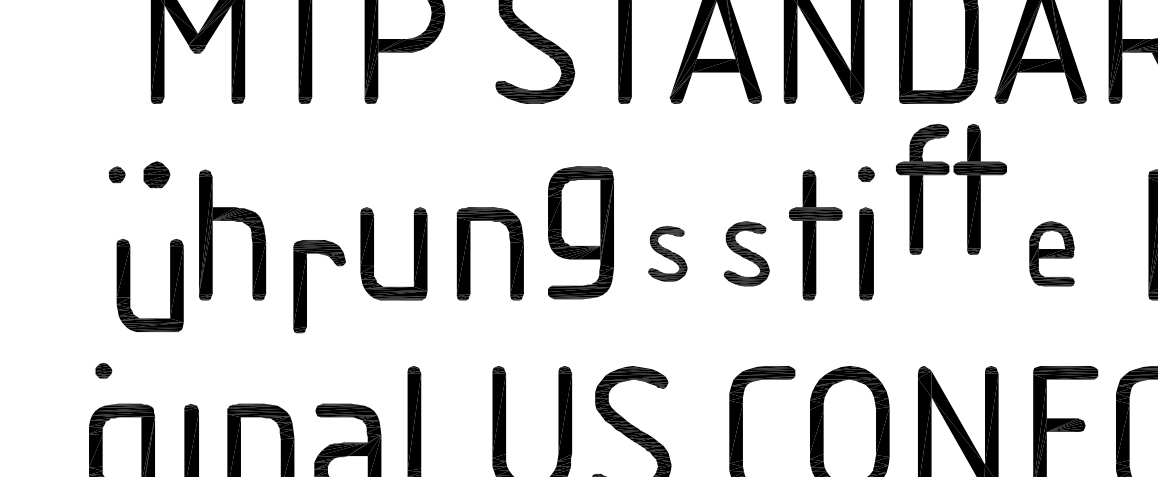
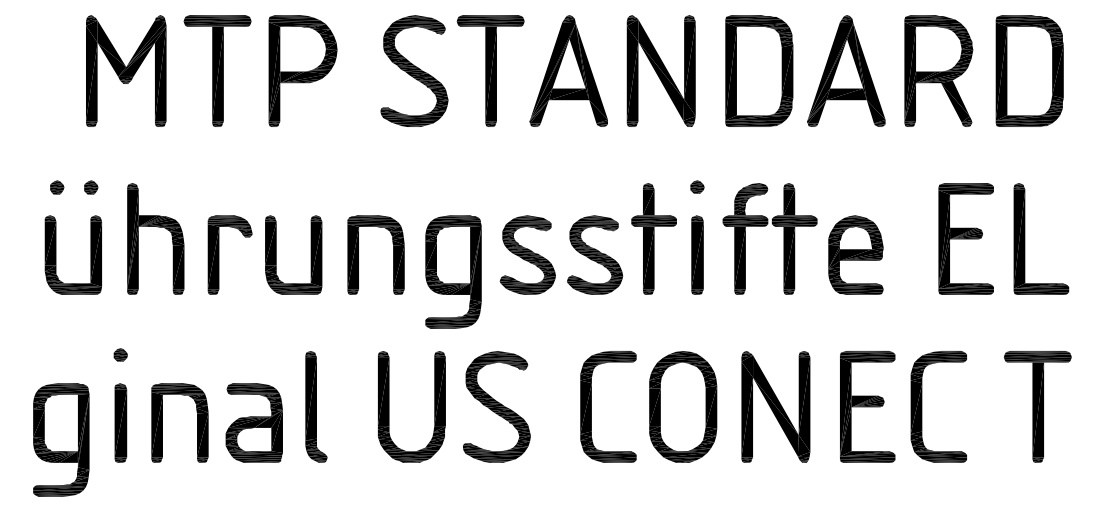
part: (157, 174) -> (91, 187), size x0.62
part: (946, 174) -> (765, 226), moved
part: (580, 232) -> (453, 271), moved
part: (667, 253) -> (527, 254), size x1.67
part: (747, 253) -> (595, 254), size x1.43
part: (1051, 253) -> (855, 254), size x1.43
part: (130, 284) -> (56, 254), moved
part: (307, 285) -> (219, 254), moved
part: (103, 370) -> (120, 354), moved

